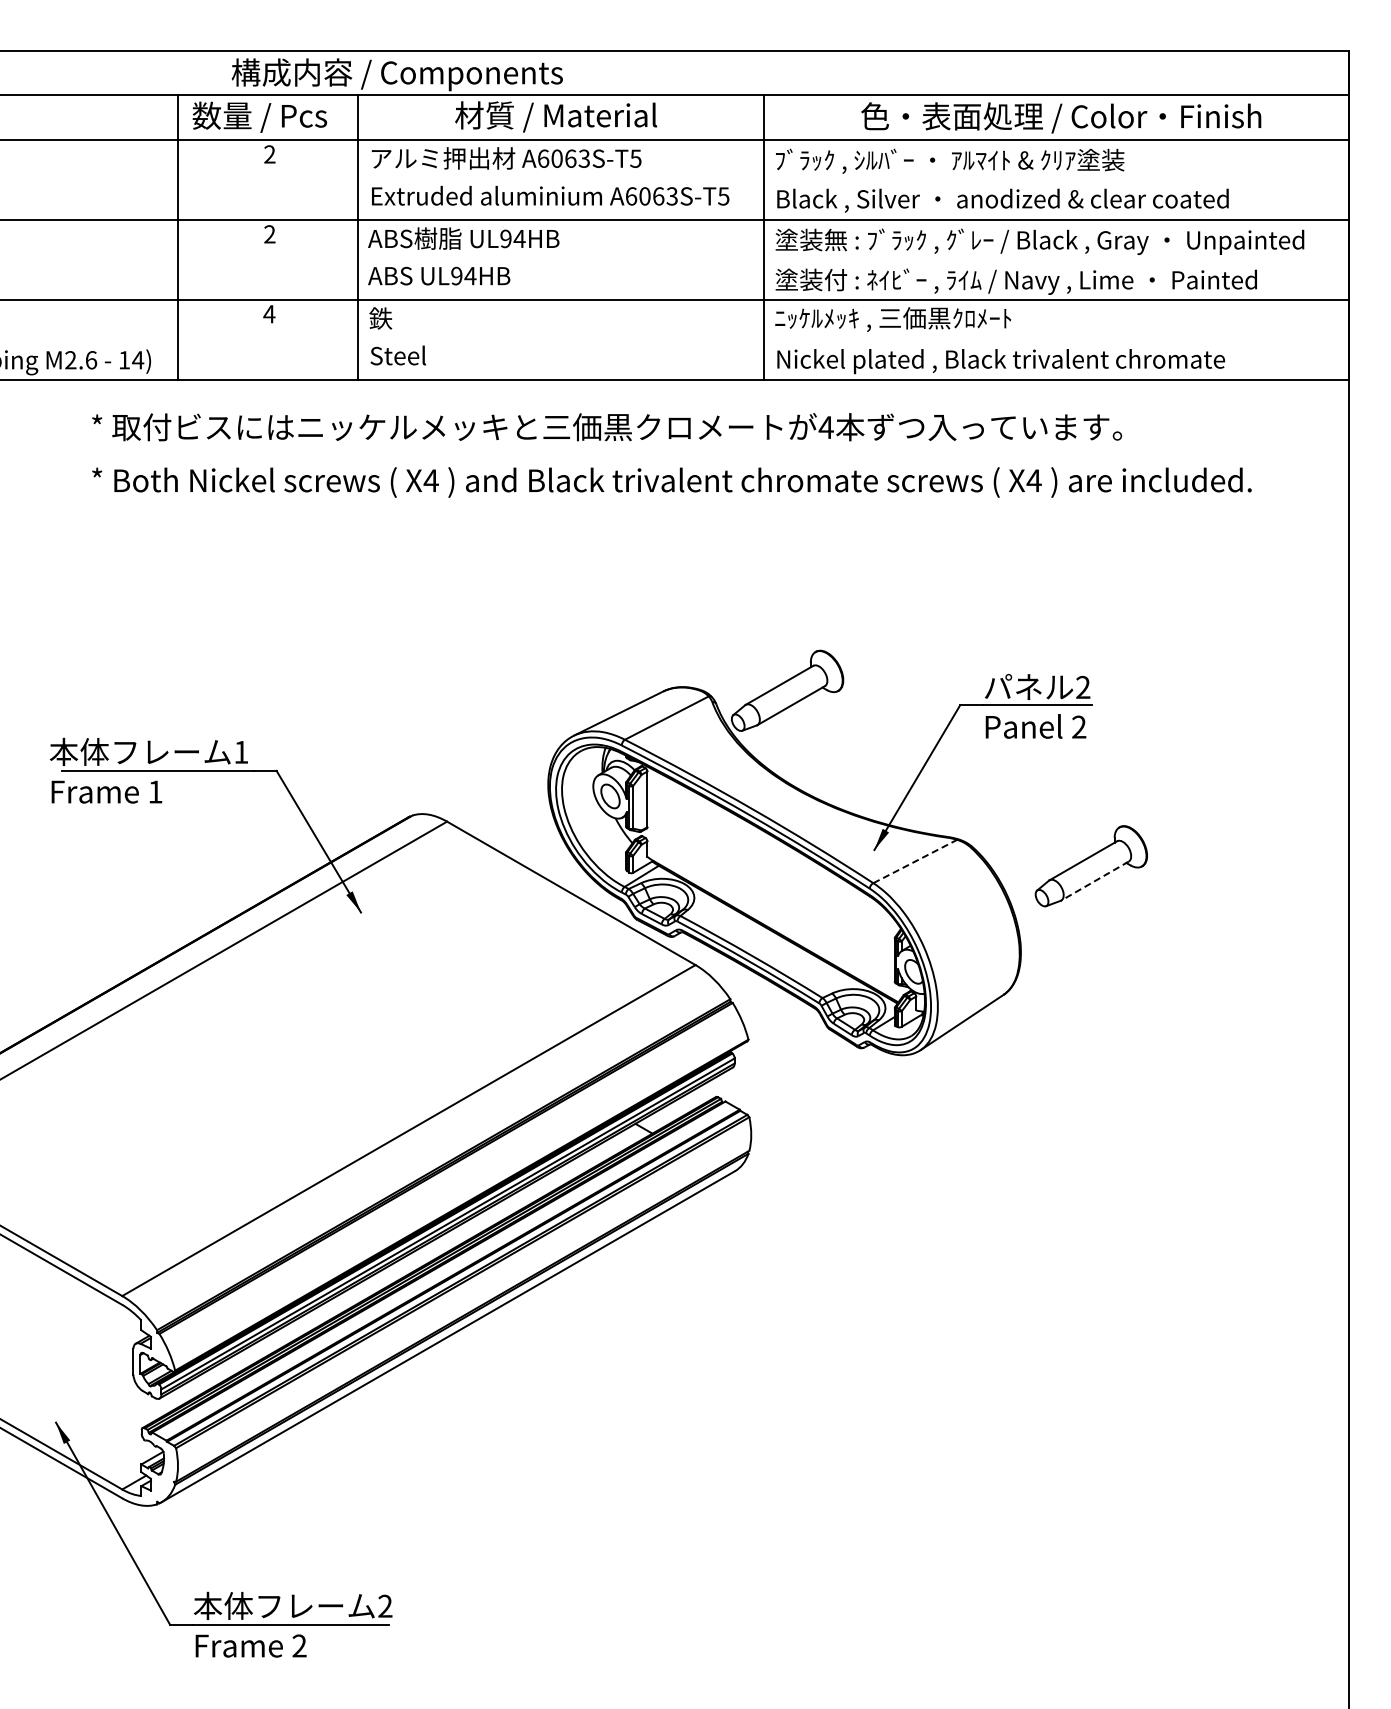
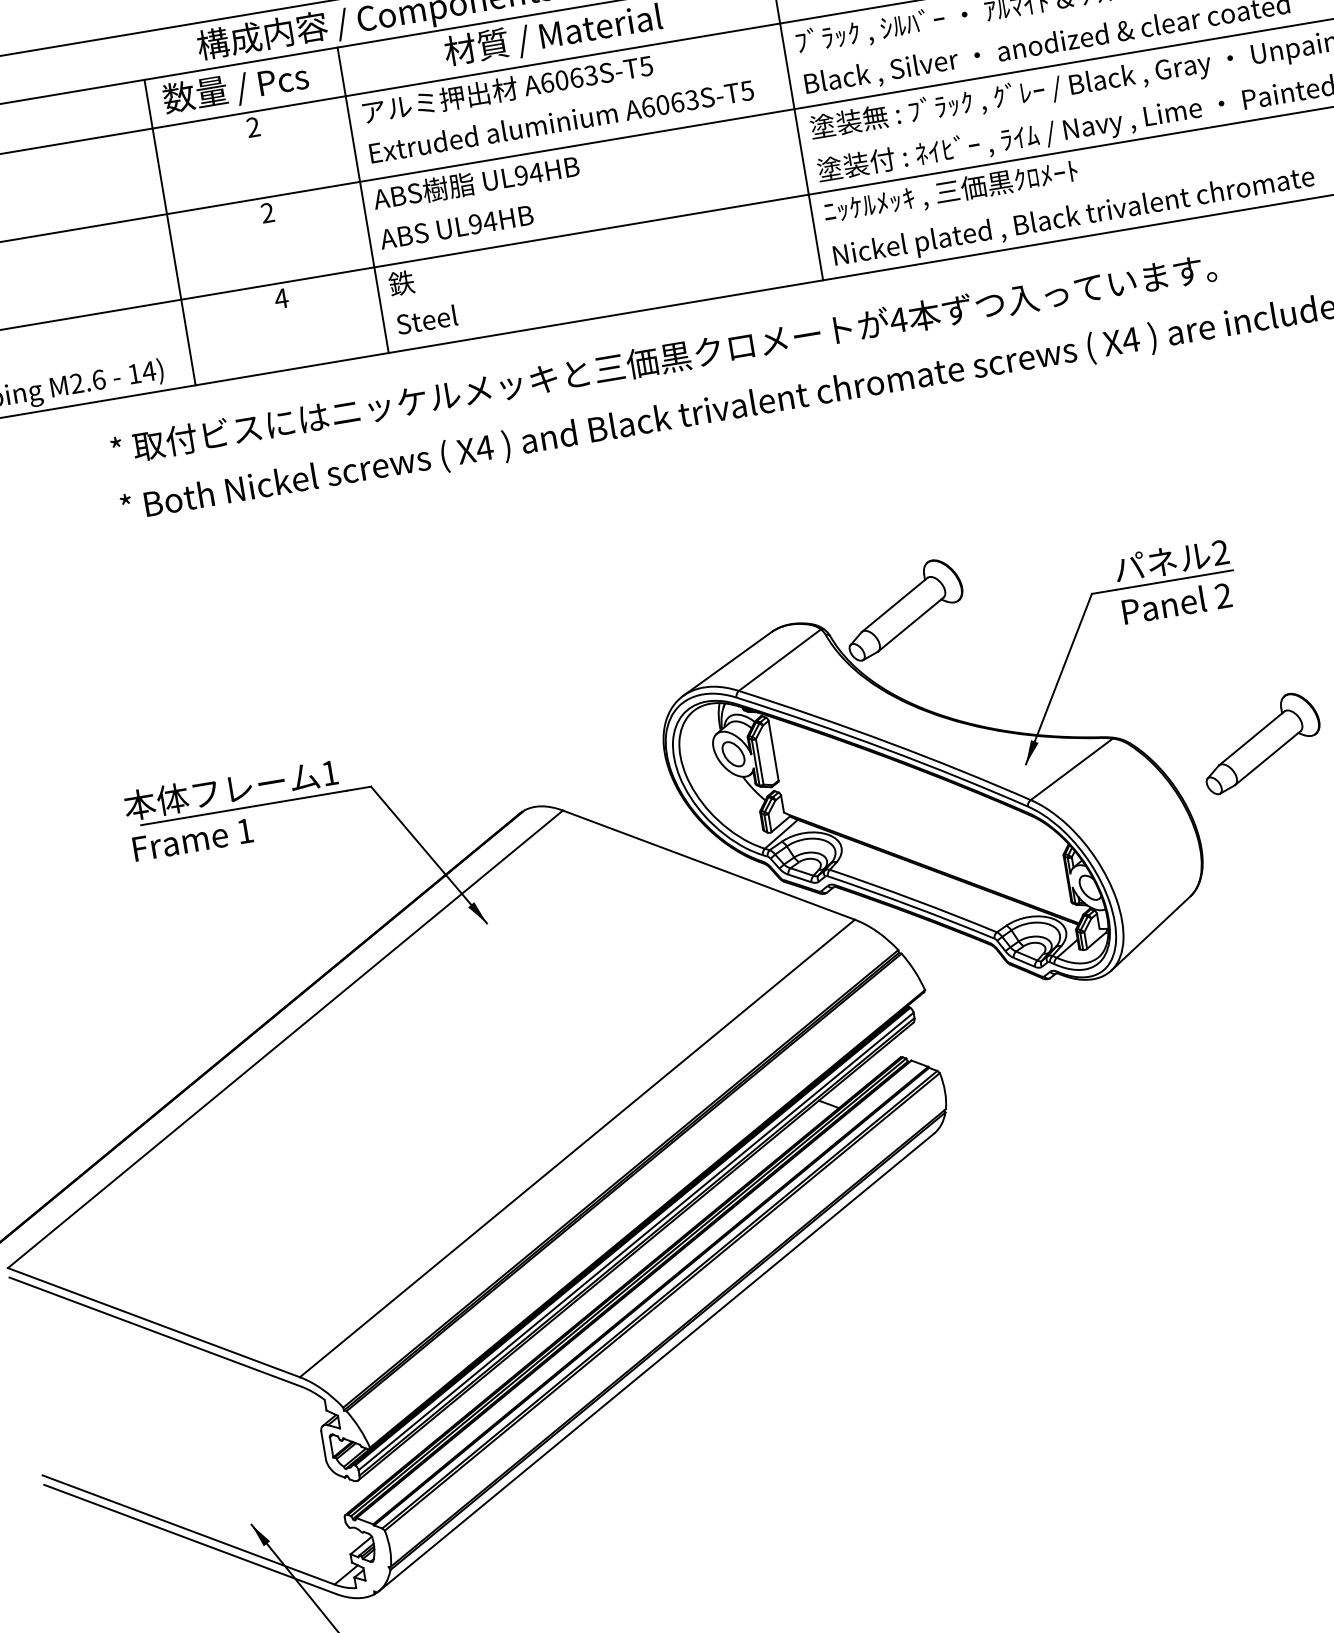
line: (915, 861) -> (1072, 769), dashed -> solid
line: (1095, 881) -> (1268, 758), dashed -> solid

